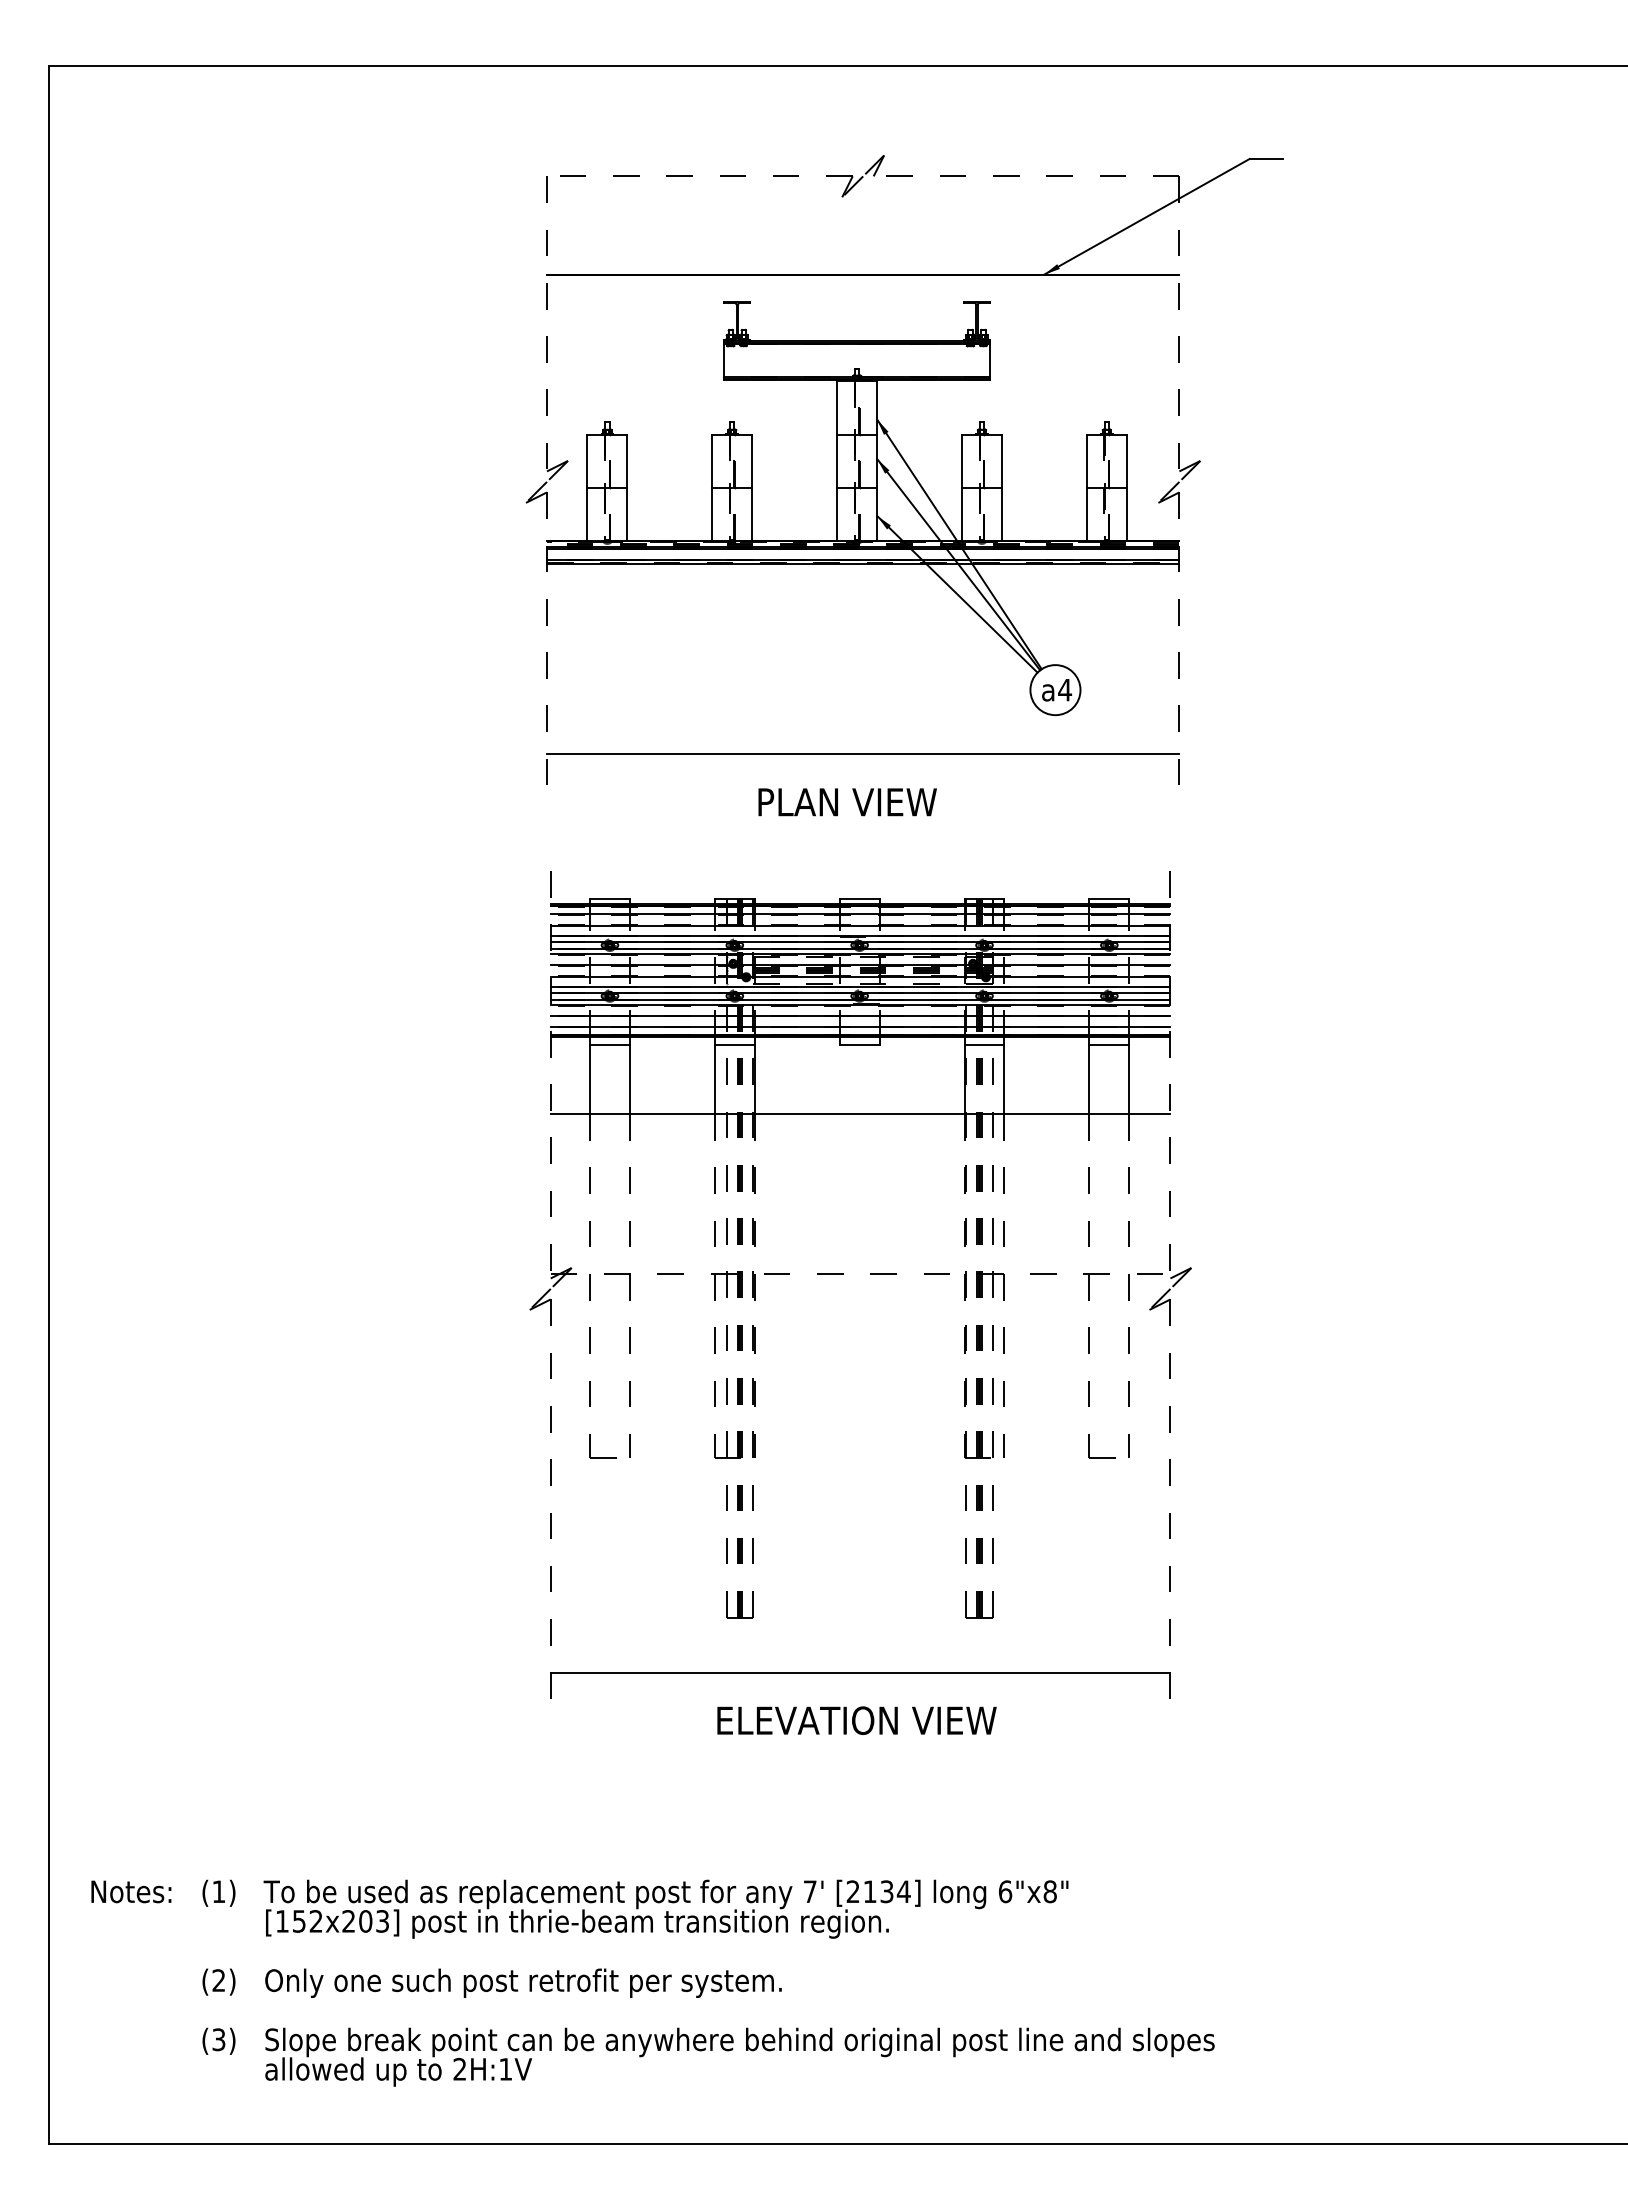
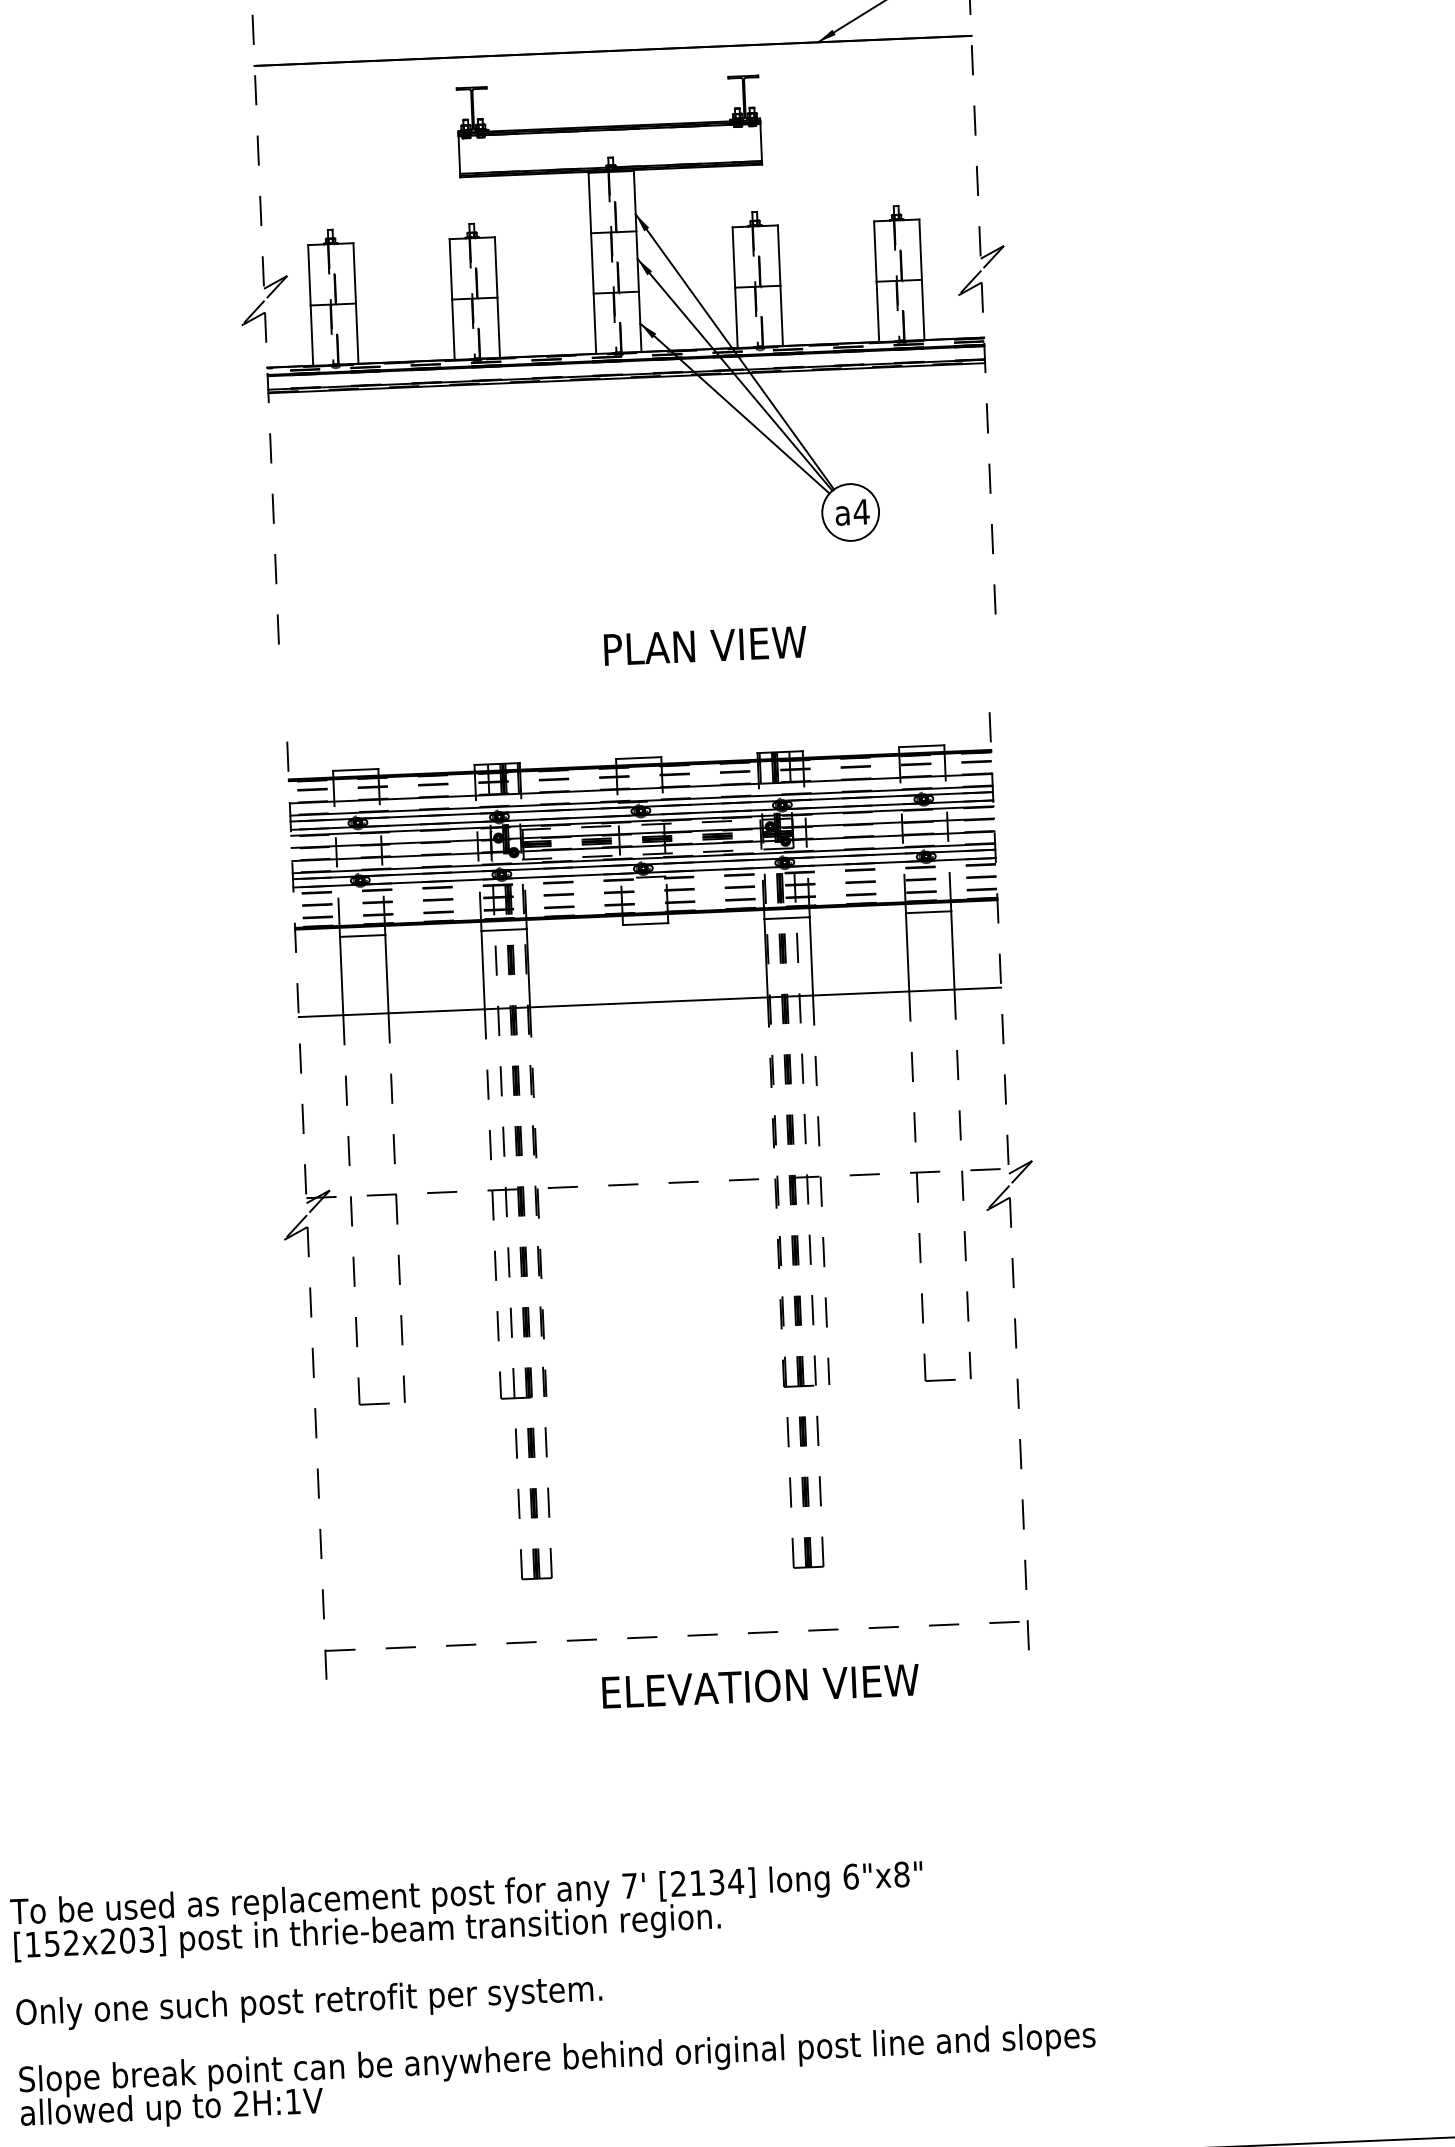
line: (863, 754) -> (636, 594), removed
text: (847, 802) -> (705, 646), moved
line: (860, 914) -> (640, 776), solid -> dashed
line: (860, 1005) -> (644, 879), solid -> dashed
line: (860, 1015) -> (645, 890), solid -> dashed
line: (860, 1027) -> (645, 904), solid -> dashed
line: (860, 1673) -> (676, 1636), solid -> dashed
text: (856, 1720) -> (760, 1686), moved

